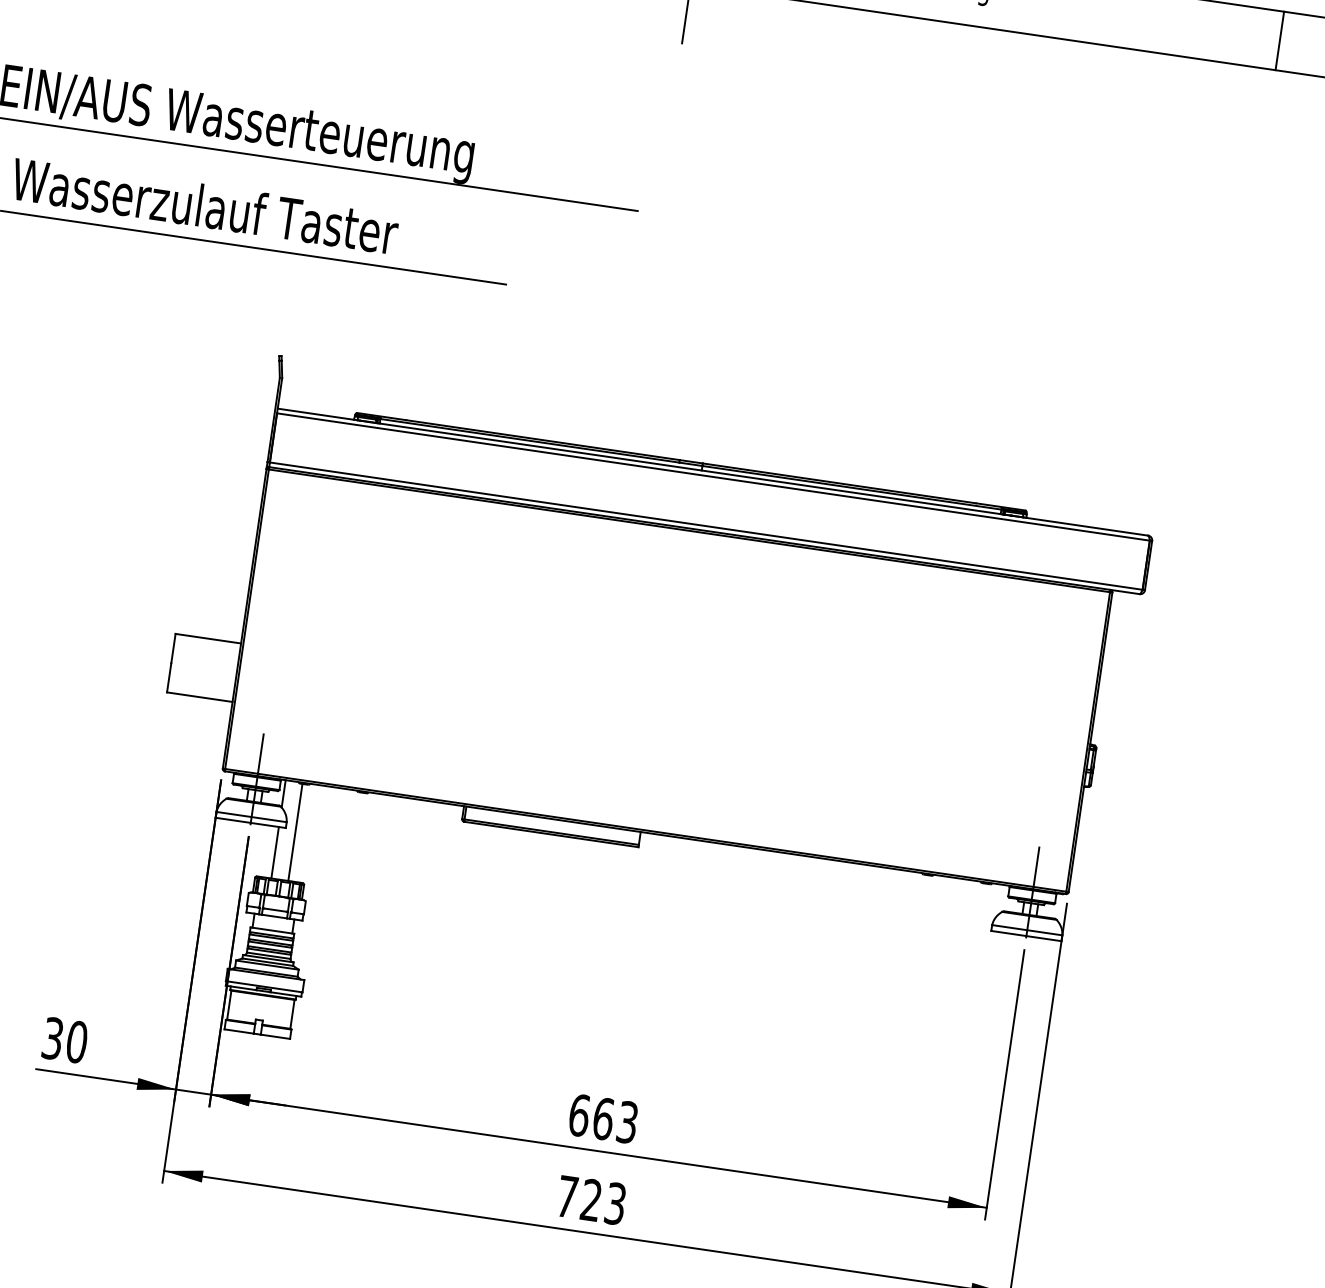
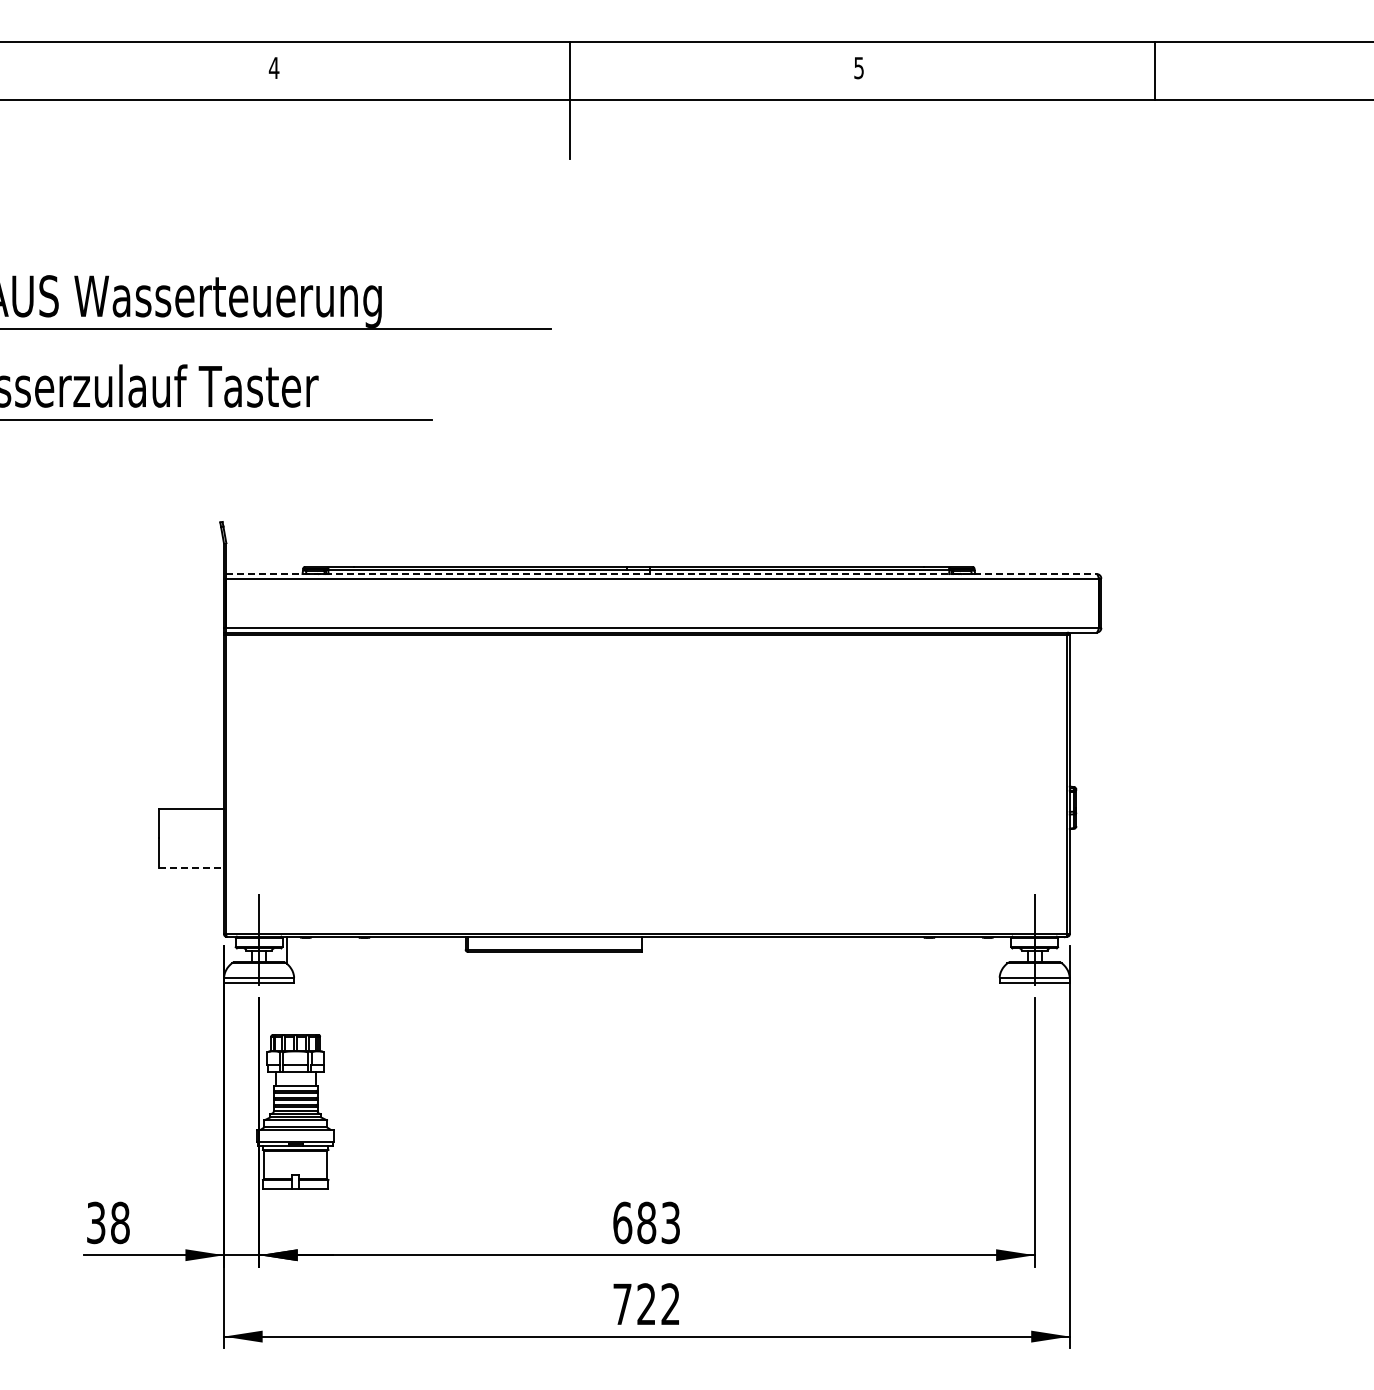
line: (713, 472) -> (662, 574), solid -> dashed
line: (200, 697) -> (191, 867), solid -> dashed
line: (295, 831) -> (304, 985), removed
line: (275, 852) -> (287, 1008), removed
text: (76, 1041) -> (119, 1222), 30 -> 38
text: (603, 1118) -> (646, 1222), 663 -> 683
text: (615, 1203) -> (670, 1304), 723 -> 722

